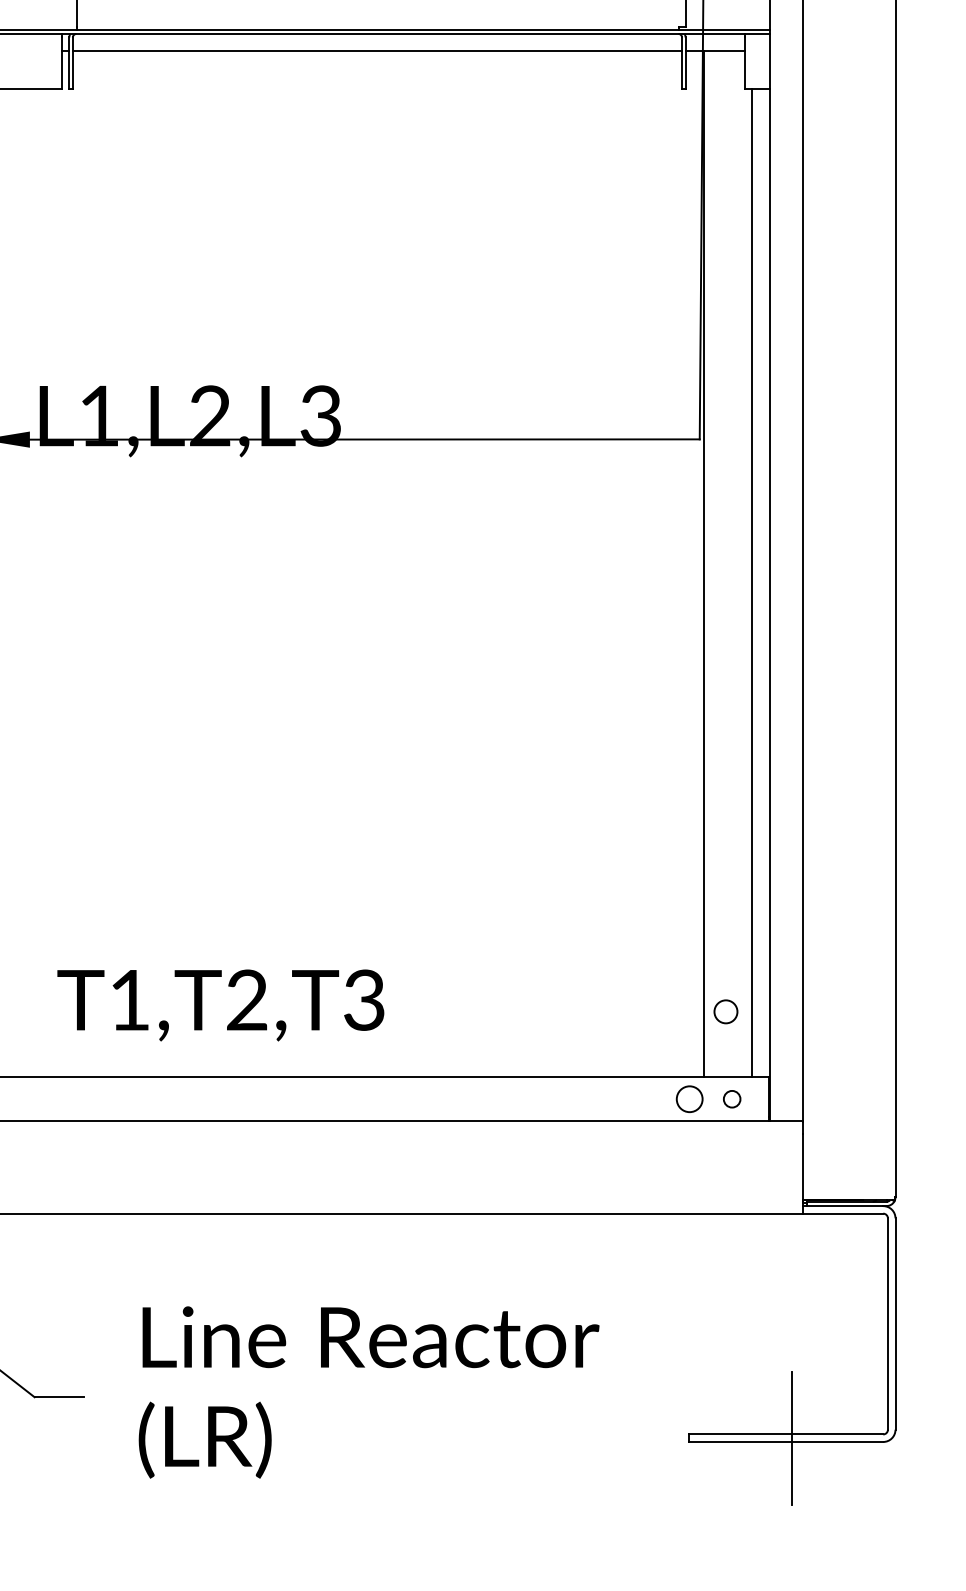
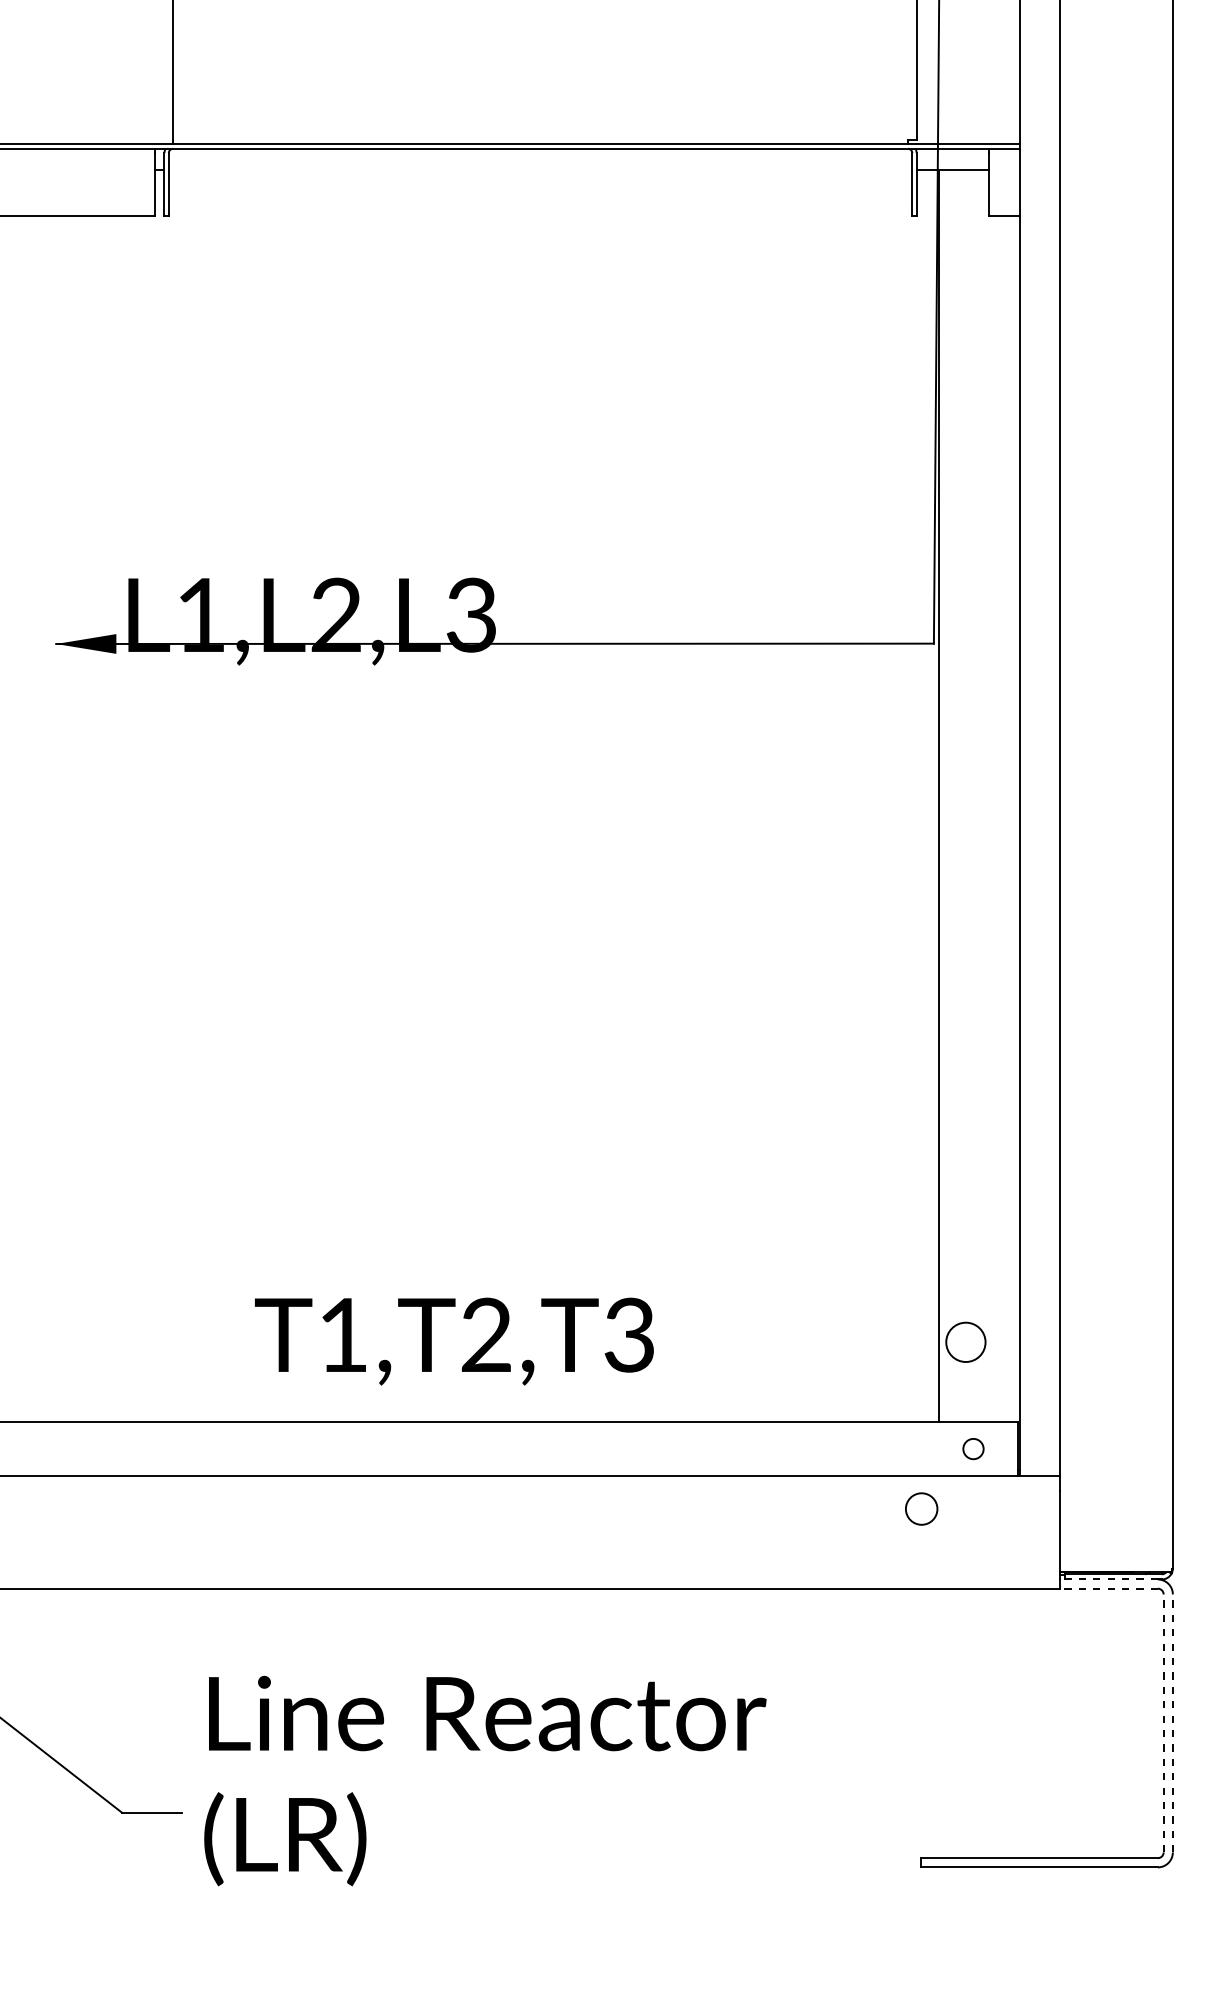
line: (377, 51) -> (540, 170), removed
line: (752, 583) -> (998, 819), removed
text: (220, 1005) -> (454, 1341), moved
circle: (725, 1011) -> (965, 1342), size x1.4
circle: (689, 1098) -> (921, 1508), moved
line: (842, 1206) -> (1108, 1579), solid -> dashed
line: (842, 1213) -> (1108, 1588), solid -> dashed
line: (887, 1324) -> (1163, 1723), solid -> dashed
line: (895, 1324) -> (1172, 1723), solid -> dashed
text: (369, 1392) -> (485, 1780), moved
line: (791, 1437) -> (1046, 1862), removed

